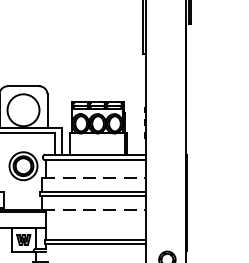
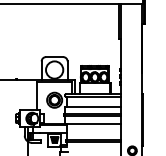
line: (93, 177) -> (92, 106), dashed -> solid
line: (93, 209) -> (92, 123), dashed -> solid

